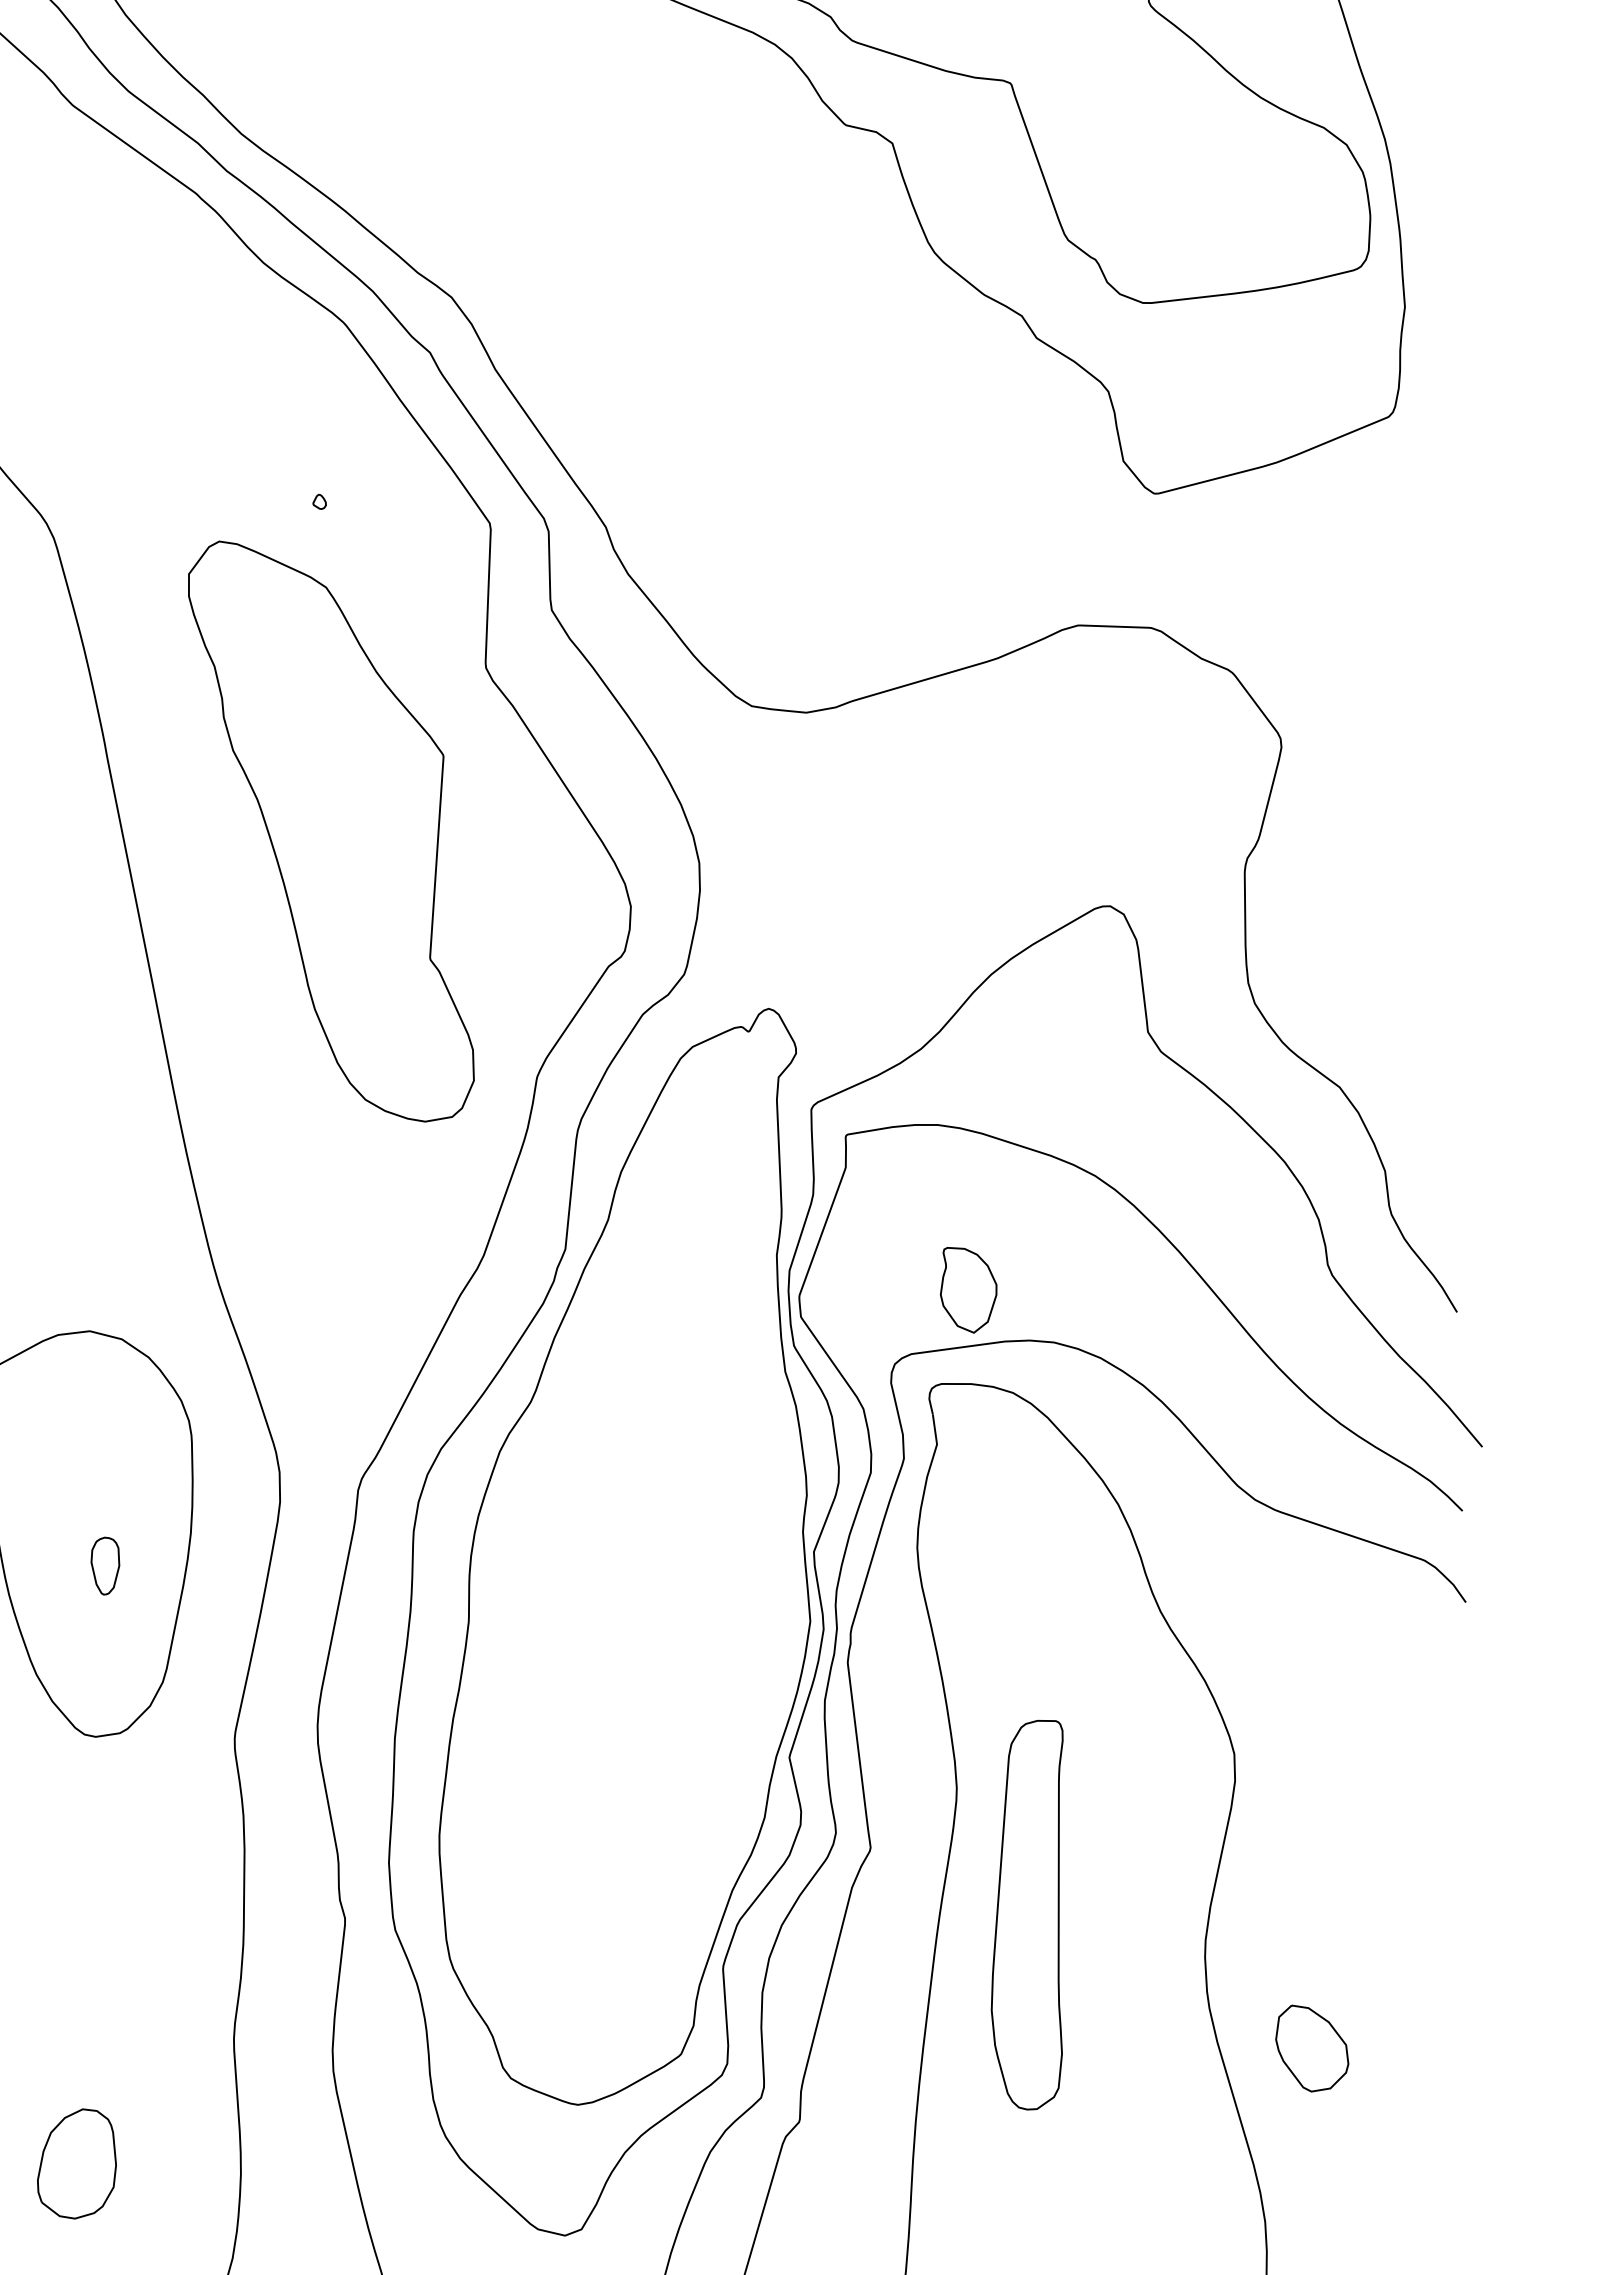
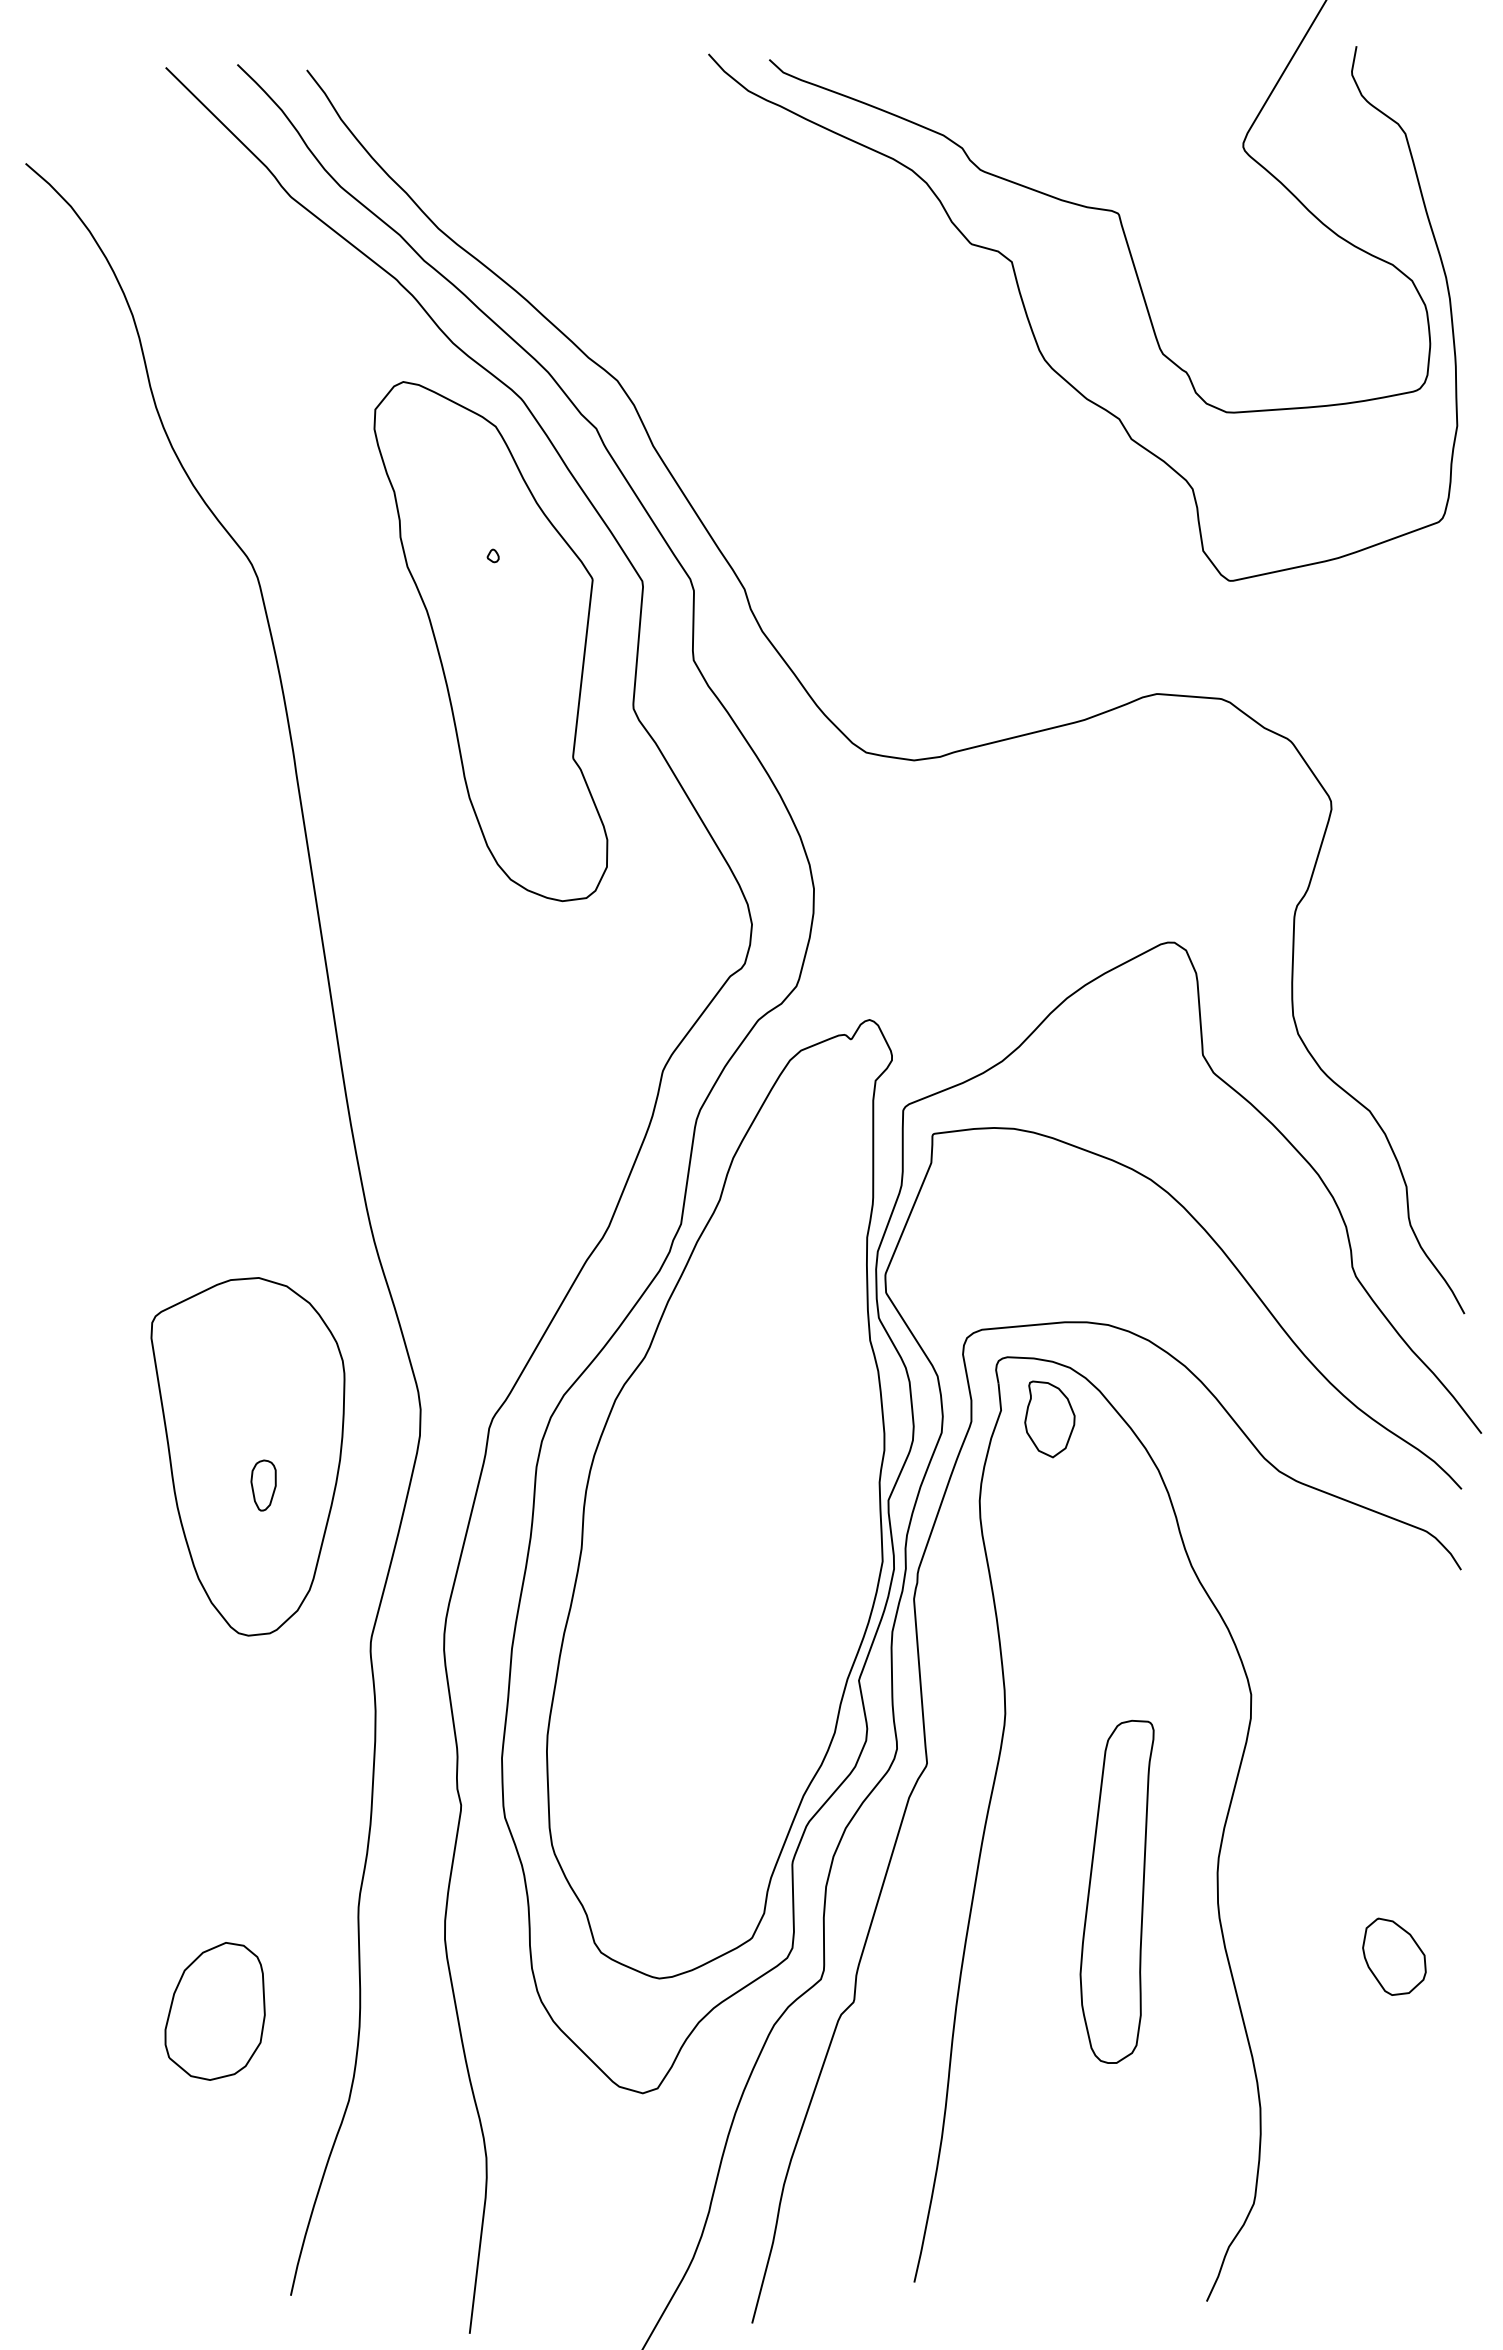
part: (330, 831) -> (490, 641), moved
part: (968, 1290) -> (1049, 1419), moved
part: (1028, 1914) -> (1116, 1891), moved
part: (1312, 2047) -> (1394, 1956), moved
part: (75, 2164) -> (214, 2011), size x1.43

